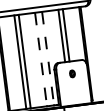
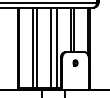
line: (48, 59) -> (56, 48), dashed -> solid
line: (40, 60) -> (50, 48), dashed -> solid

